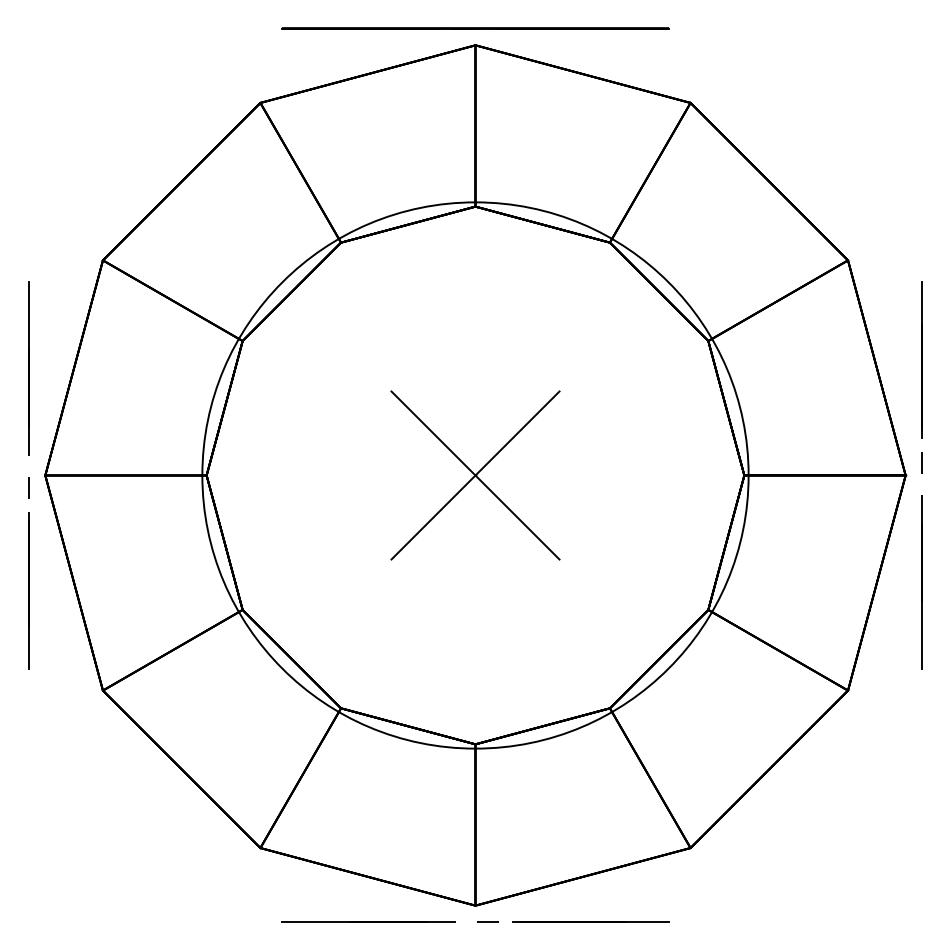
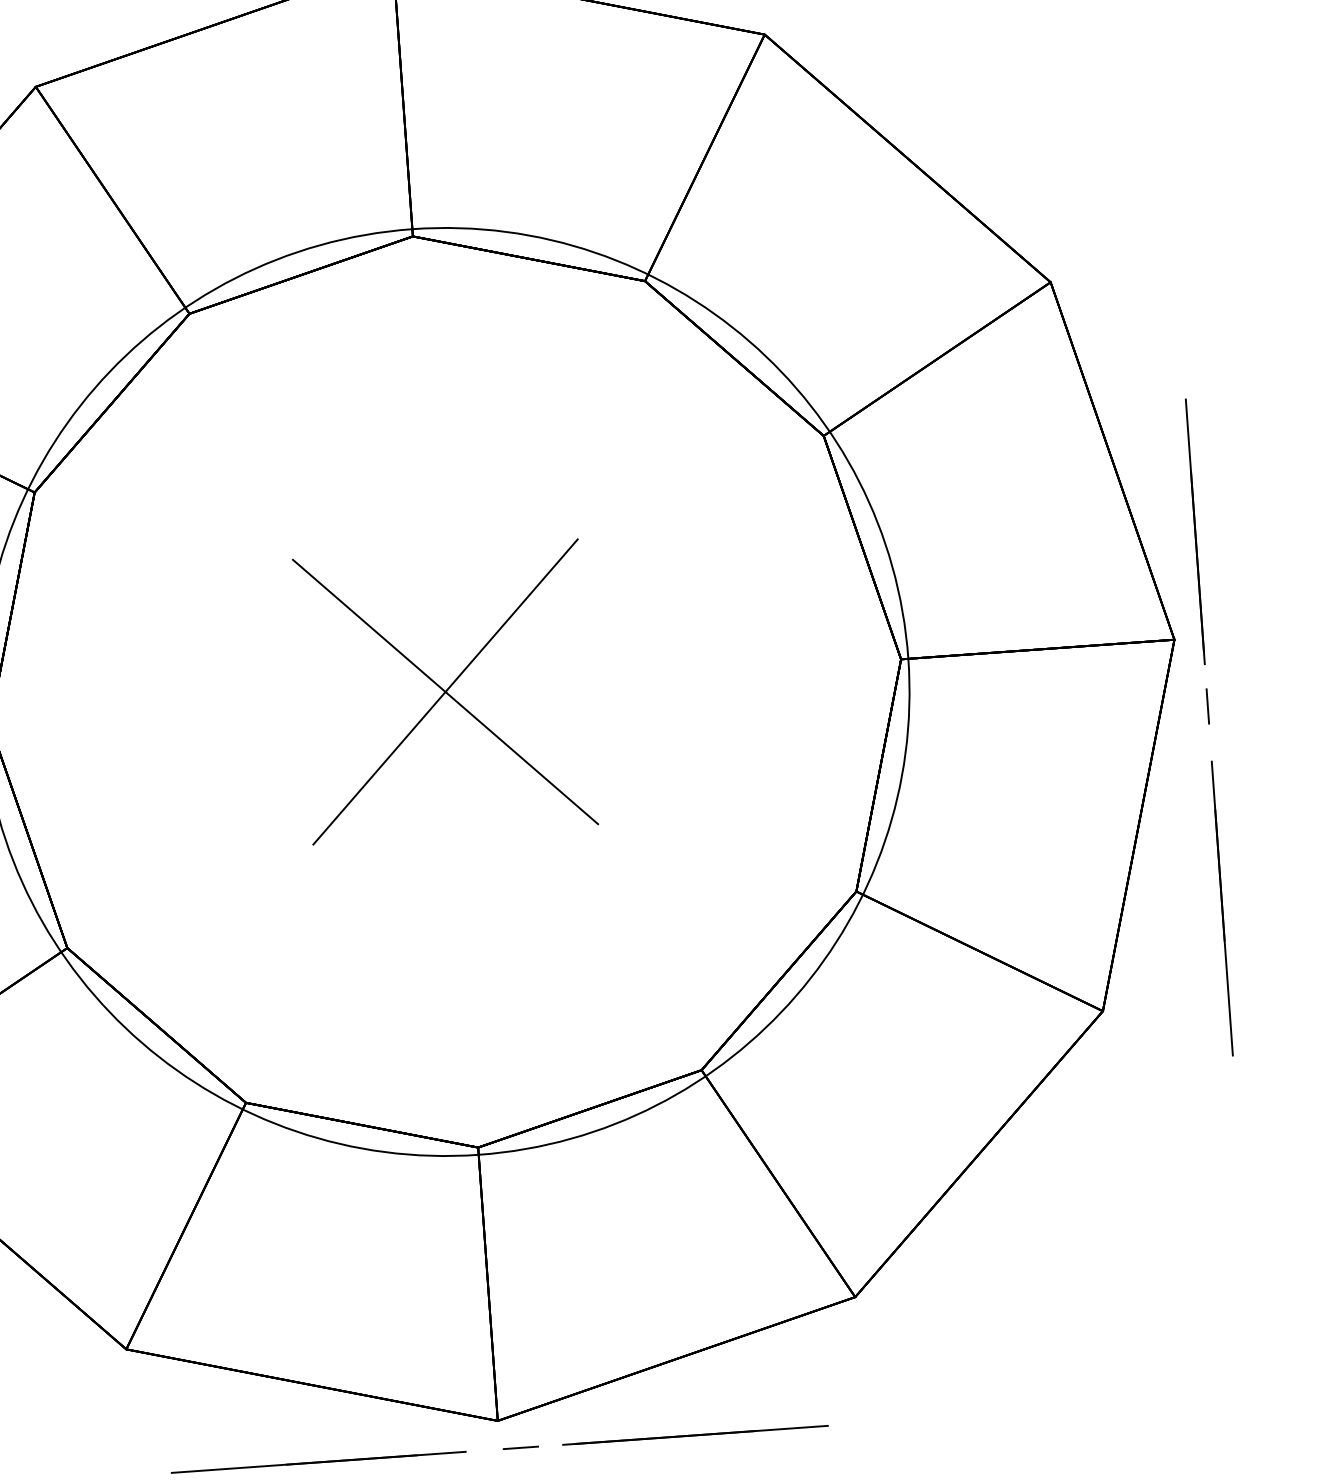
line: (921, 473) -> (1207, 724), moved

